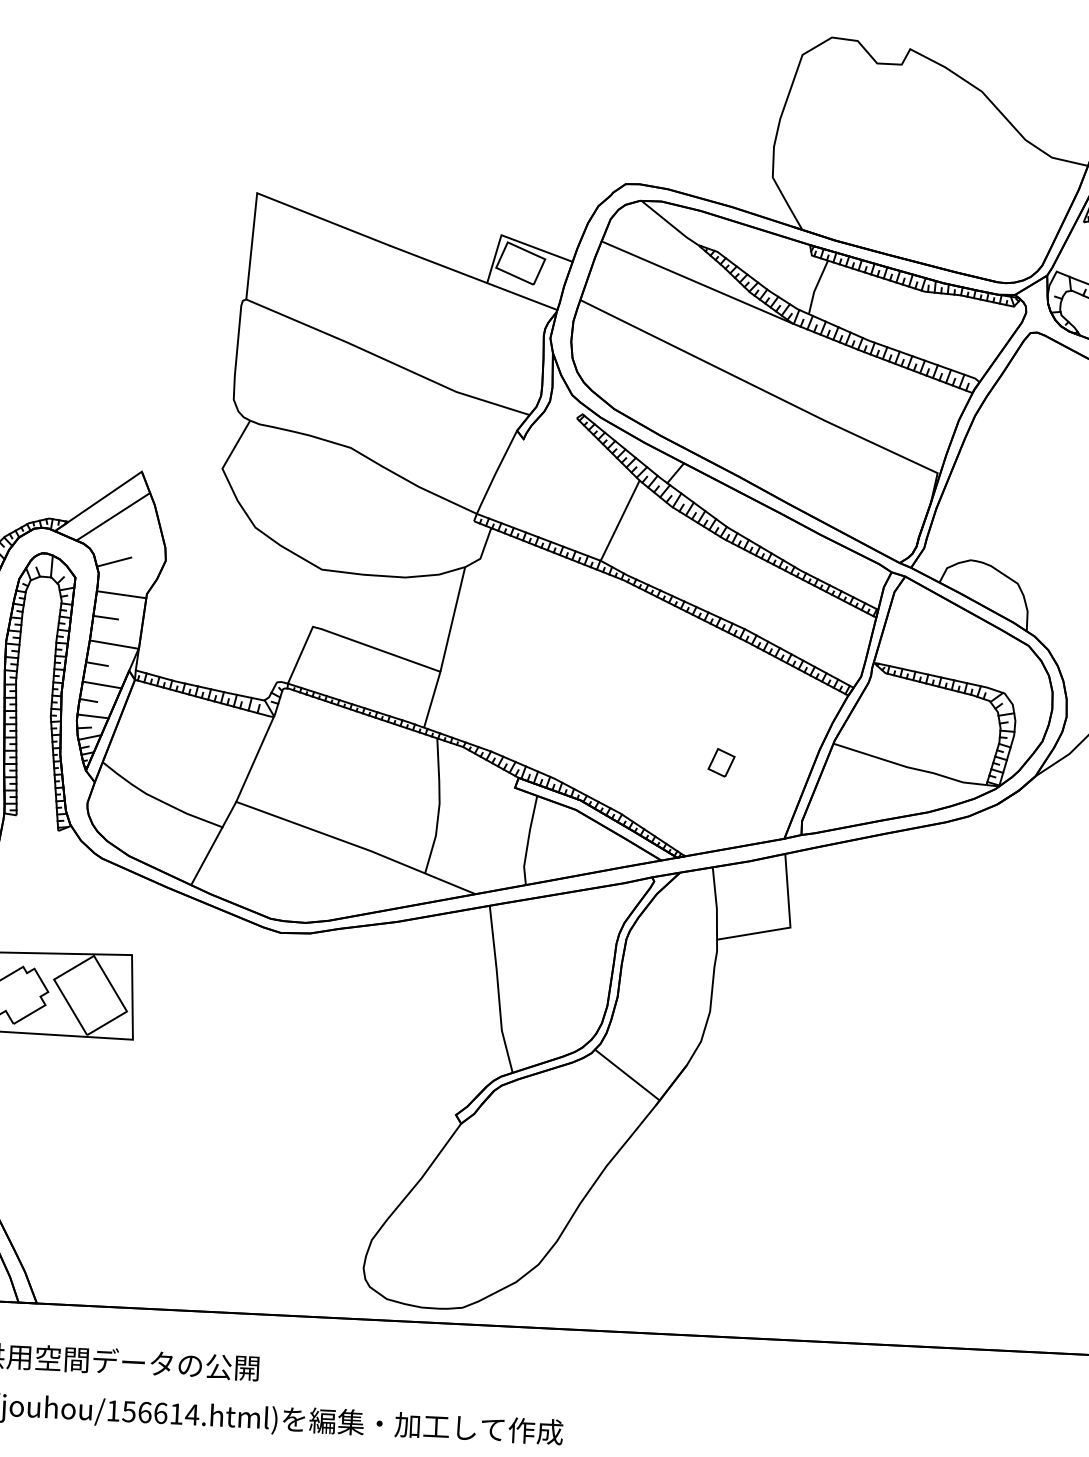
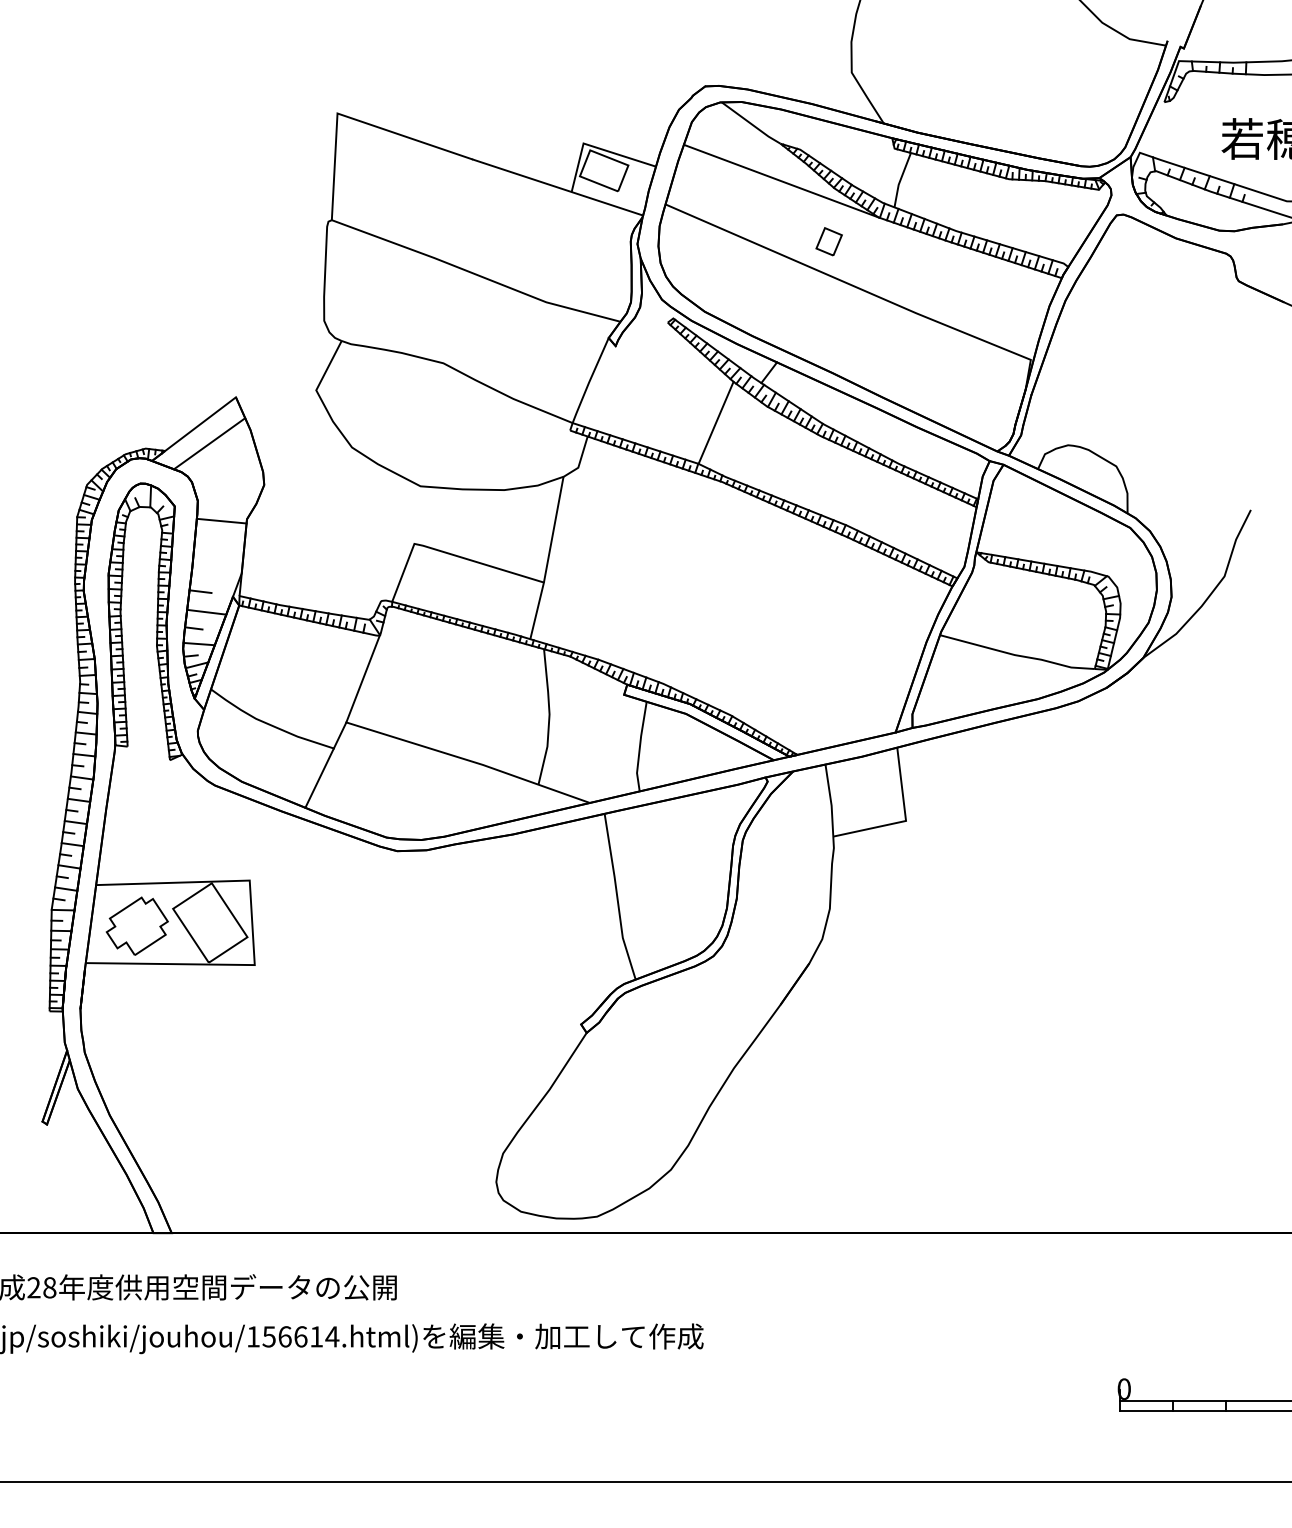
line: (113, 561) -> (212, 488), removed
line: (105, 617) -> (206, 544), removed
line: (113, 644) -> (216, 571), removed
part: (720, 762) -> (828, 241), moved
line: (626, 1075) -> (749, 976), removed

